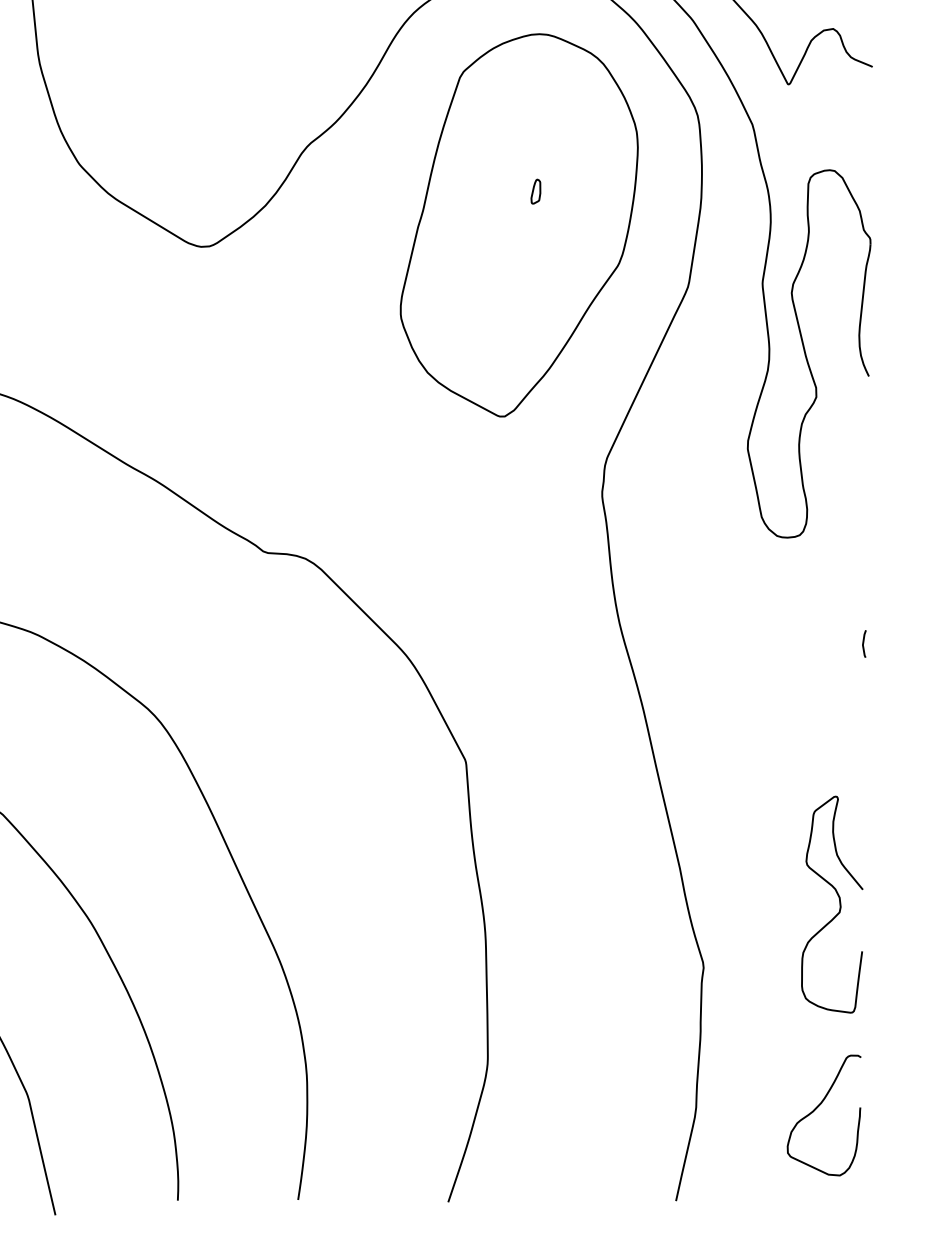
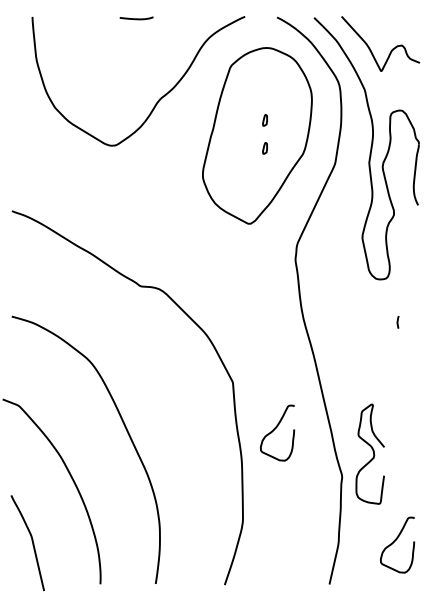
part: (534, 252) -> (264, 148), added
line: (863, 644) -> (397, 322), moved
curve: (558, 863) -> (275, 429), added
curve: (836, 898) -> (372, 451), moved

